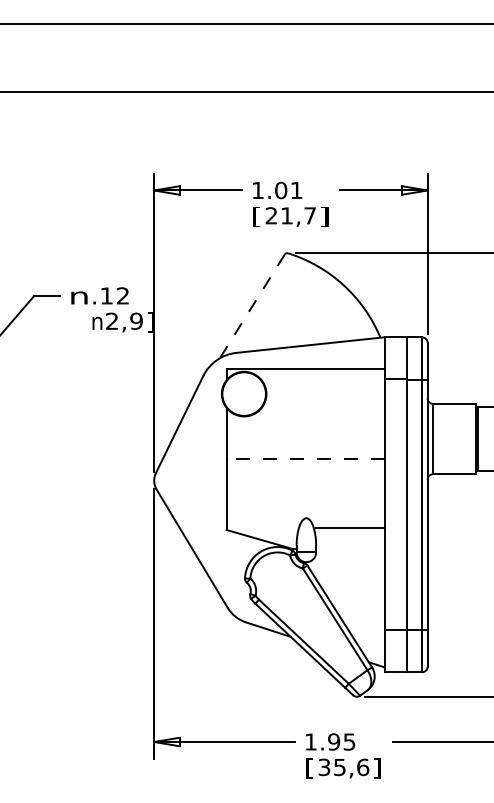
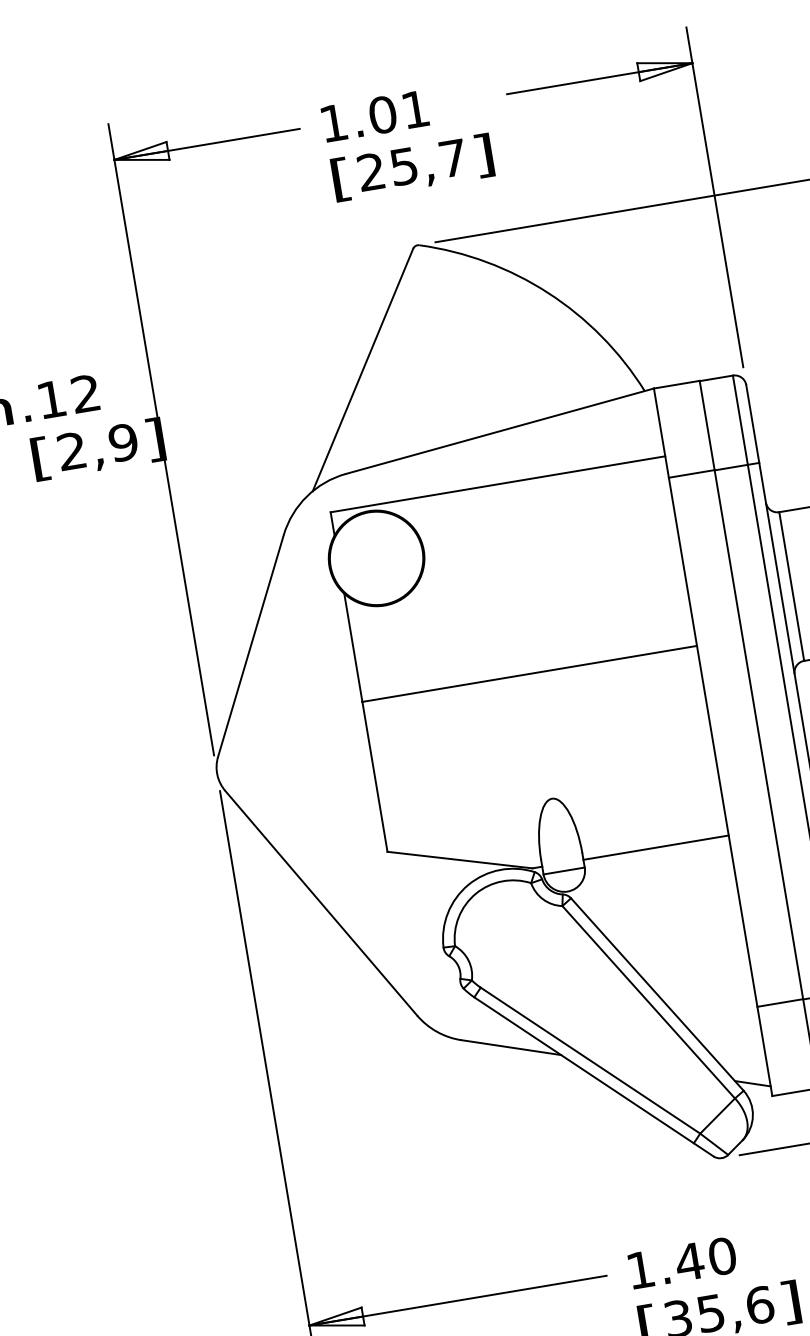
text: (286, 215) -> (402, 165), 21,7 -> 25,7
line: (252, 306) -> (363, 370), dashed -> solid
text: (97, 322) -> (41, 458), n -> [
line: (305, 459) -> (529, 674), dashed -> solid
line: (350, 527) -> (655, 847), moved
text: (341, 741) -> (705, 1258), 1.95 -> 1.40

